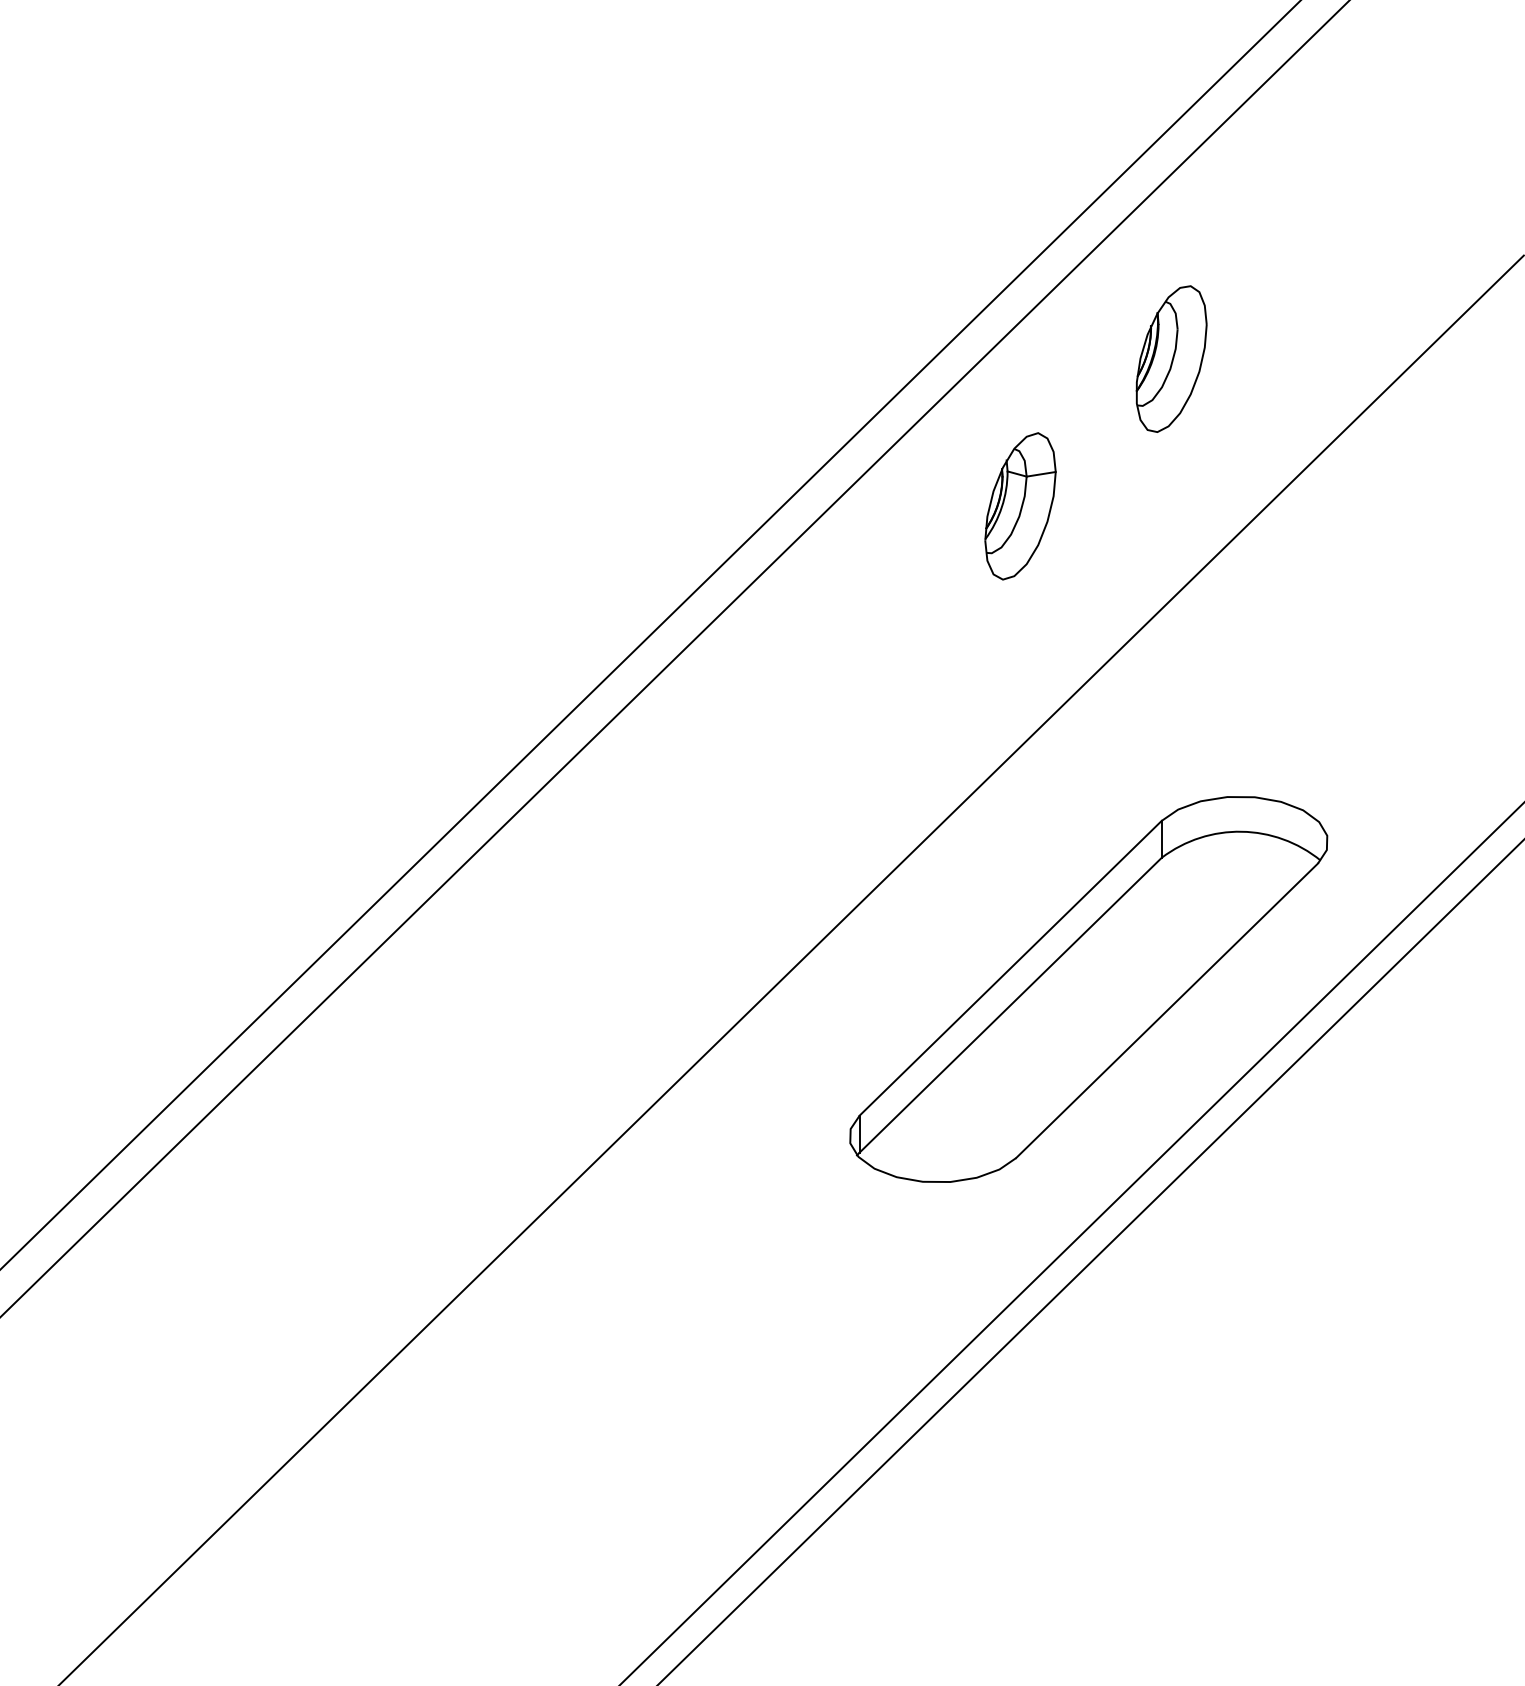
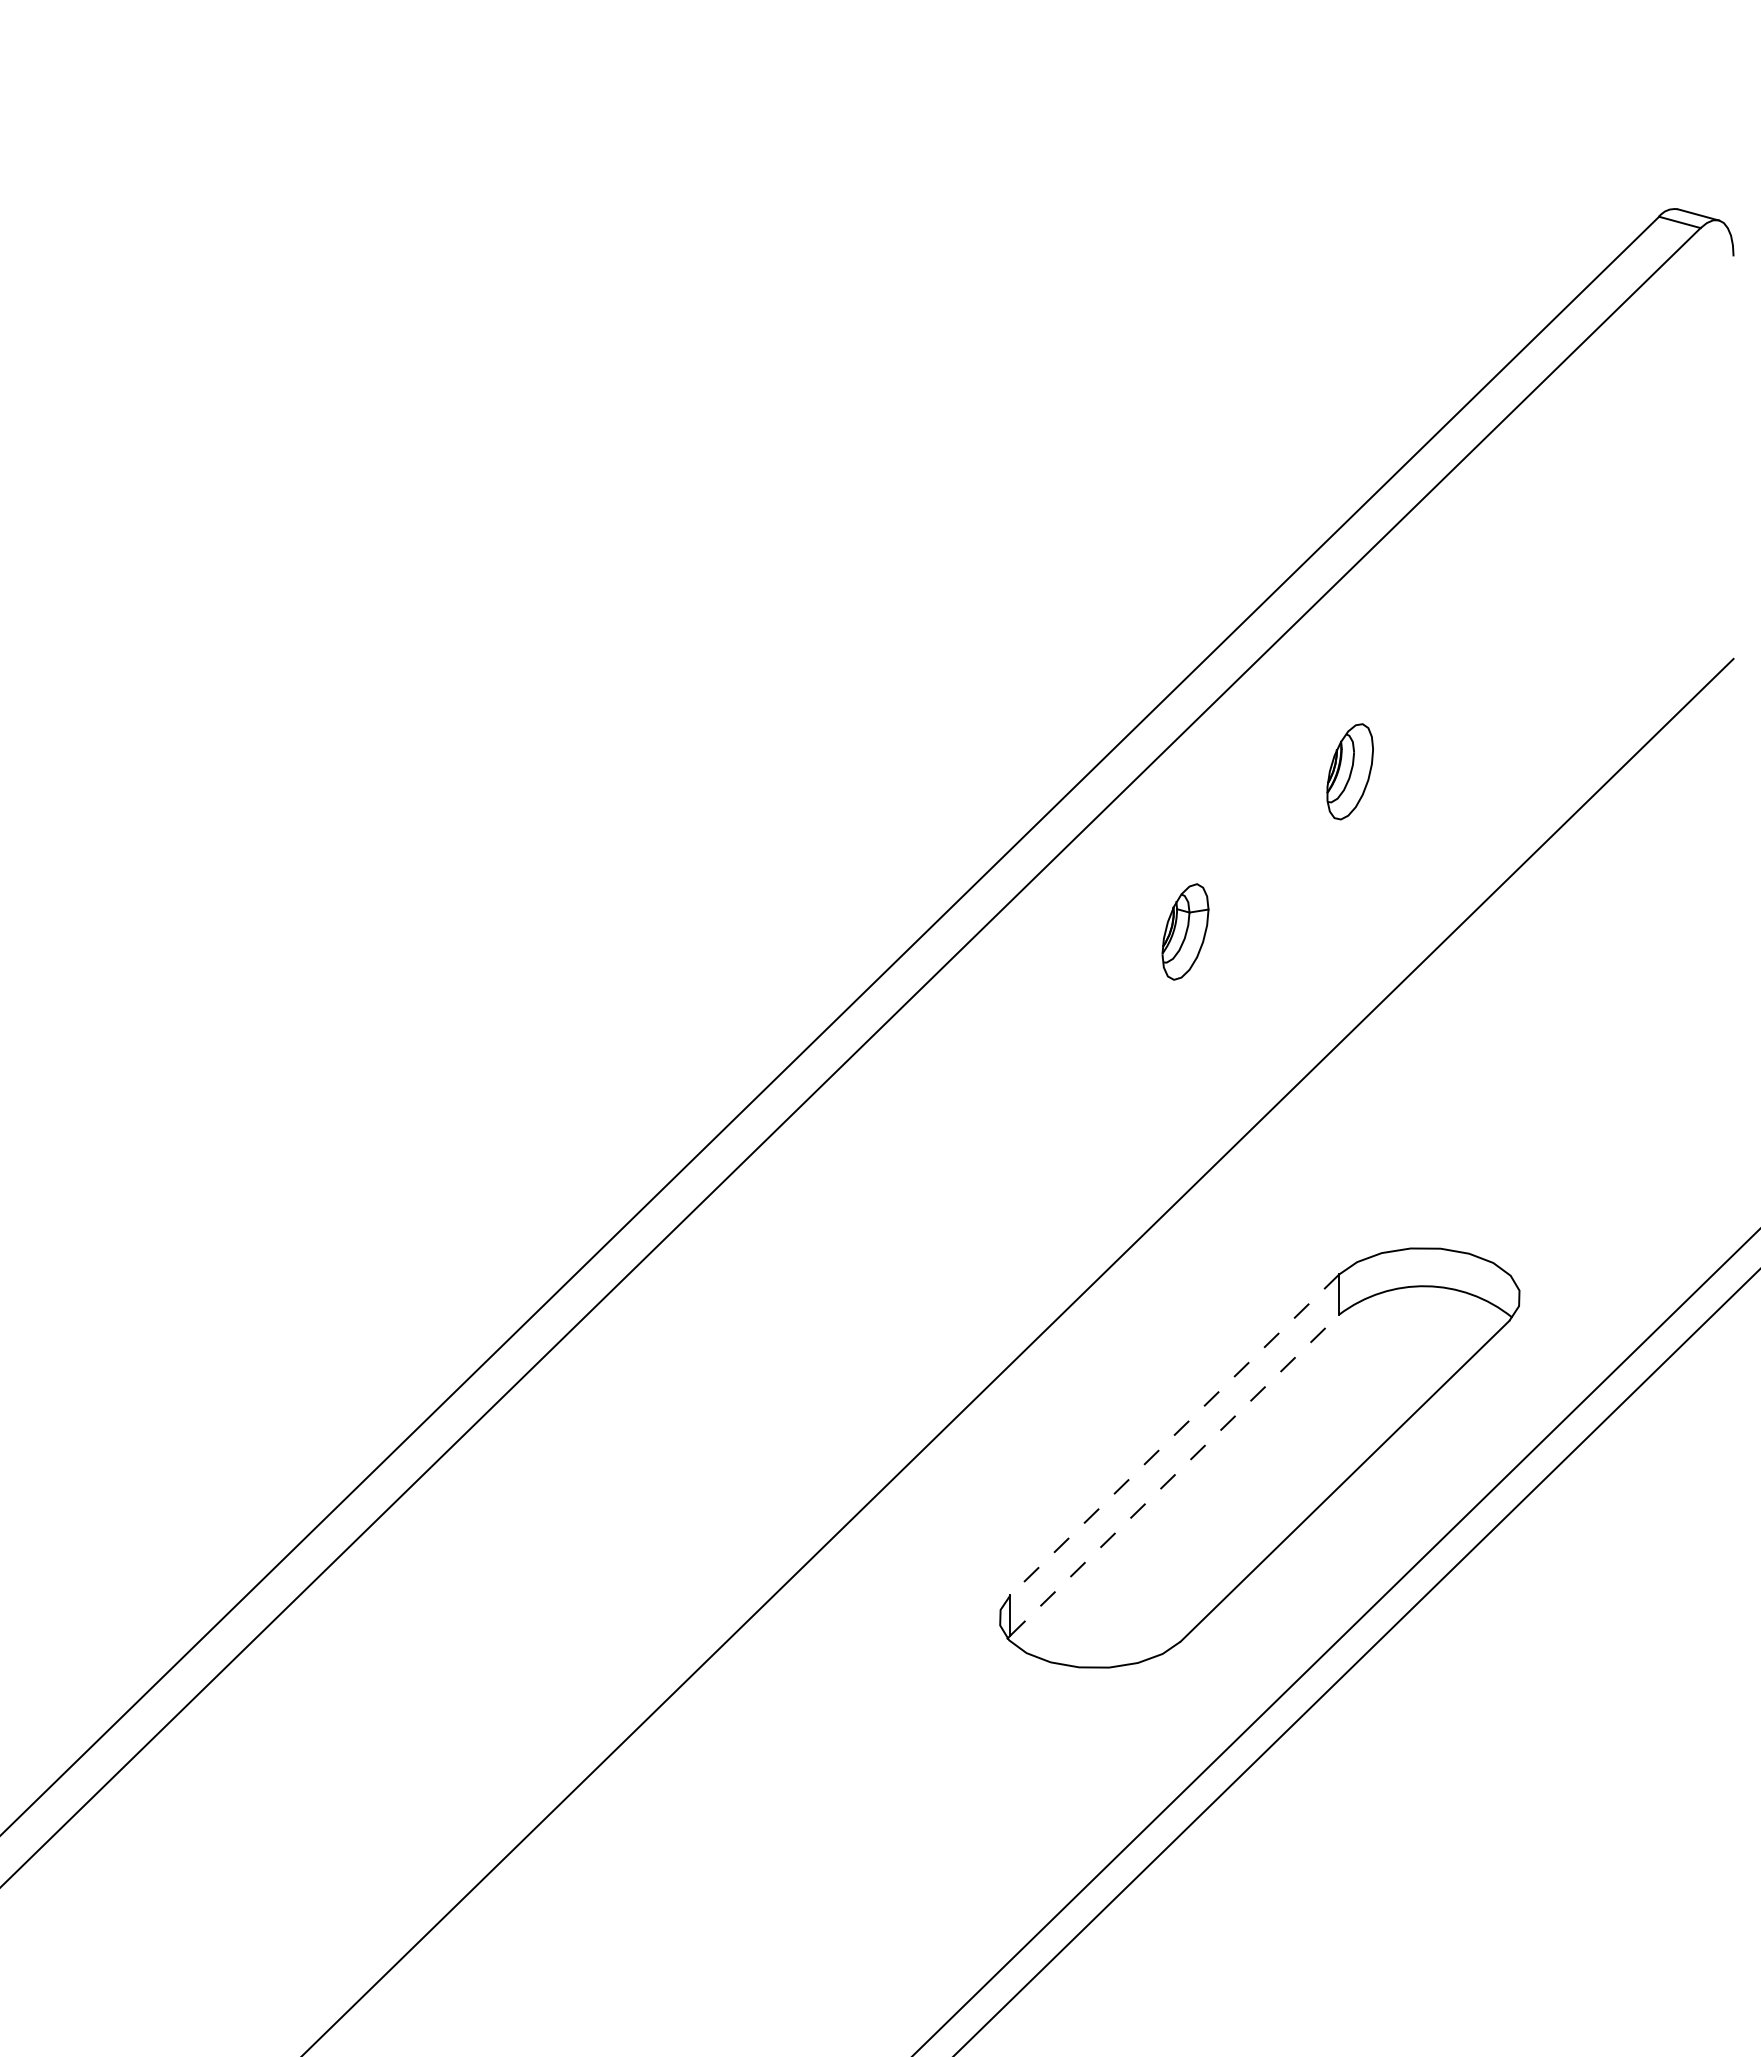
part: (1172, 358) -> (1350, 771), size x0.6
part: (1020, 505) -> (1185, 931), size x0.6
line: (1010, 967) -> (1174, 1434), solid -> dashed
line: (1010, 1005) -> (1174, 1475), solid -> dashed

